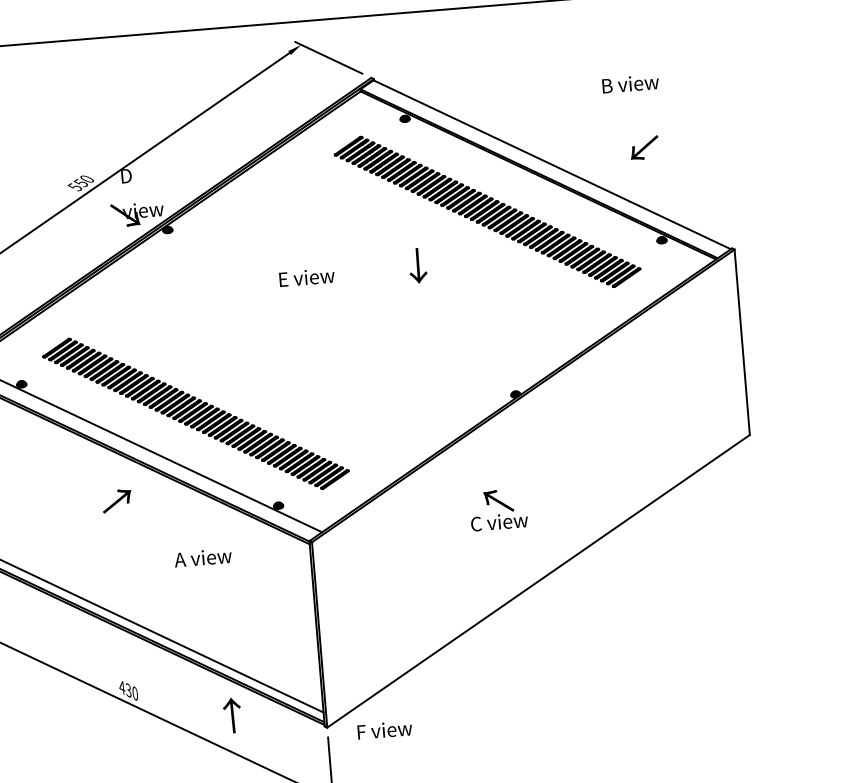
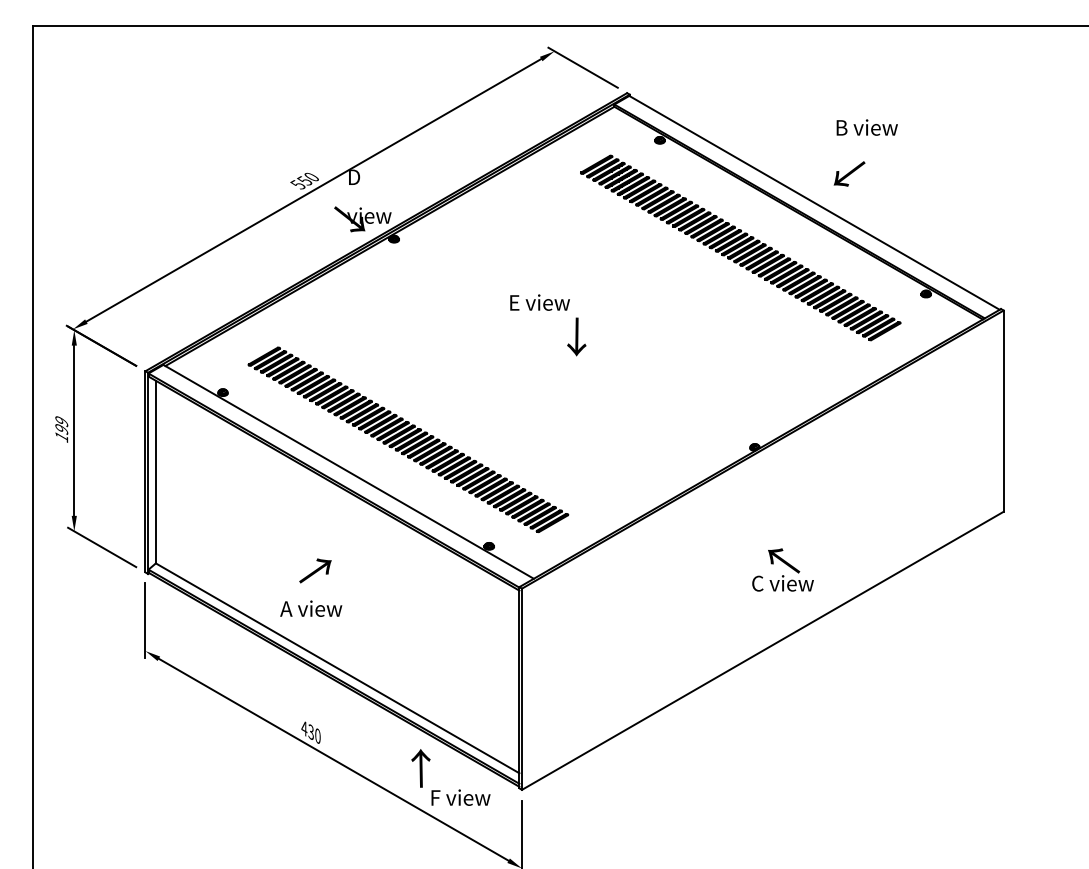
text: (629, 83) -> (866, 127), moved
text: (644, 147) -> (849, 173), moved
text: (417, 265) -> (576, 336), moved
text: (117, 500) -> (315, 570), moved
text: (497, 509) -> (782, 569), moved
text: (203, 557) -> (311, 608), moved
text: (384, 729) -> (460, 797), moved

